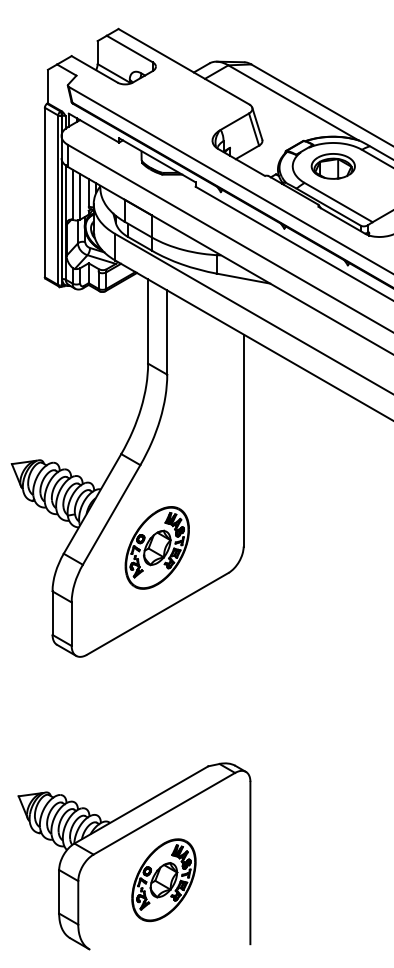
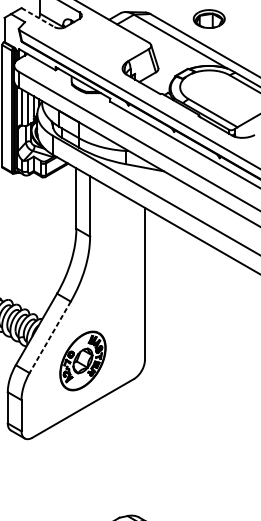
line: (94, 69) -> (37, 17), solid -> dashed
part: (332, 166) -> (208, 19), moved
line: (111, 514) -> (50, 337), solid -> dashed

